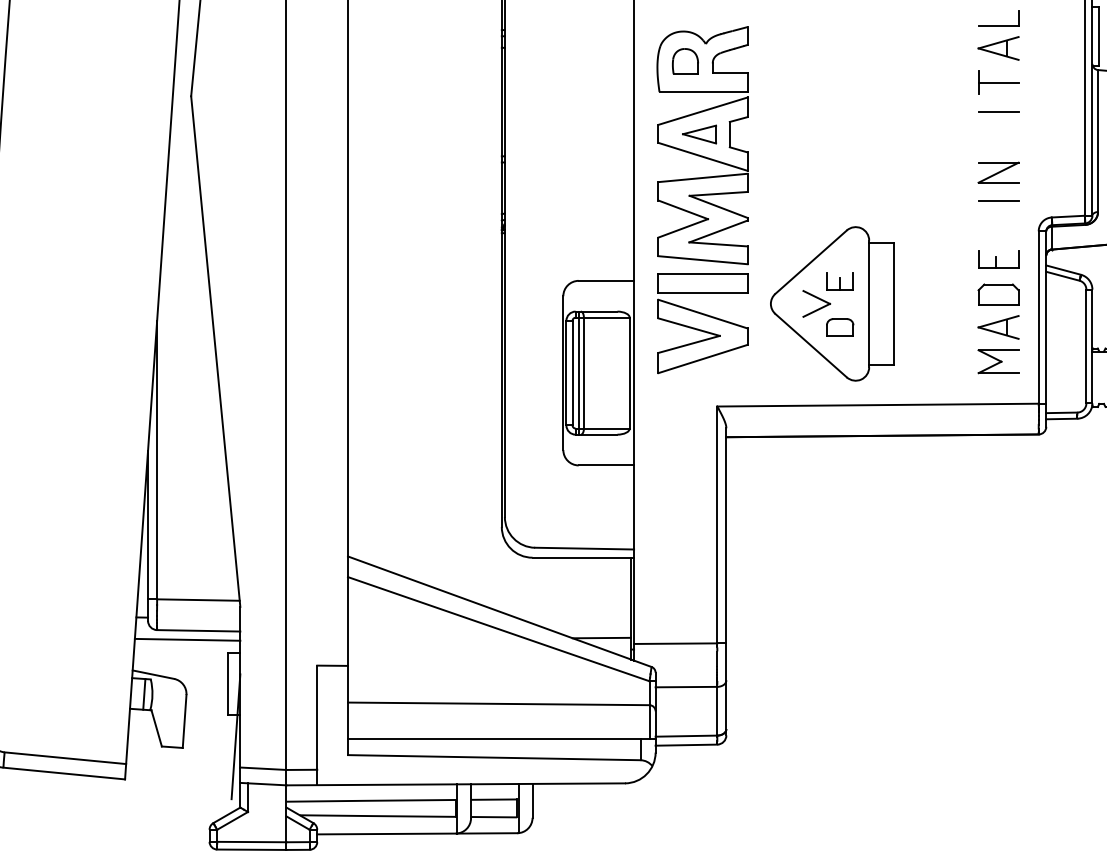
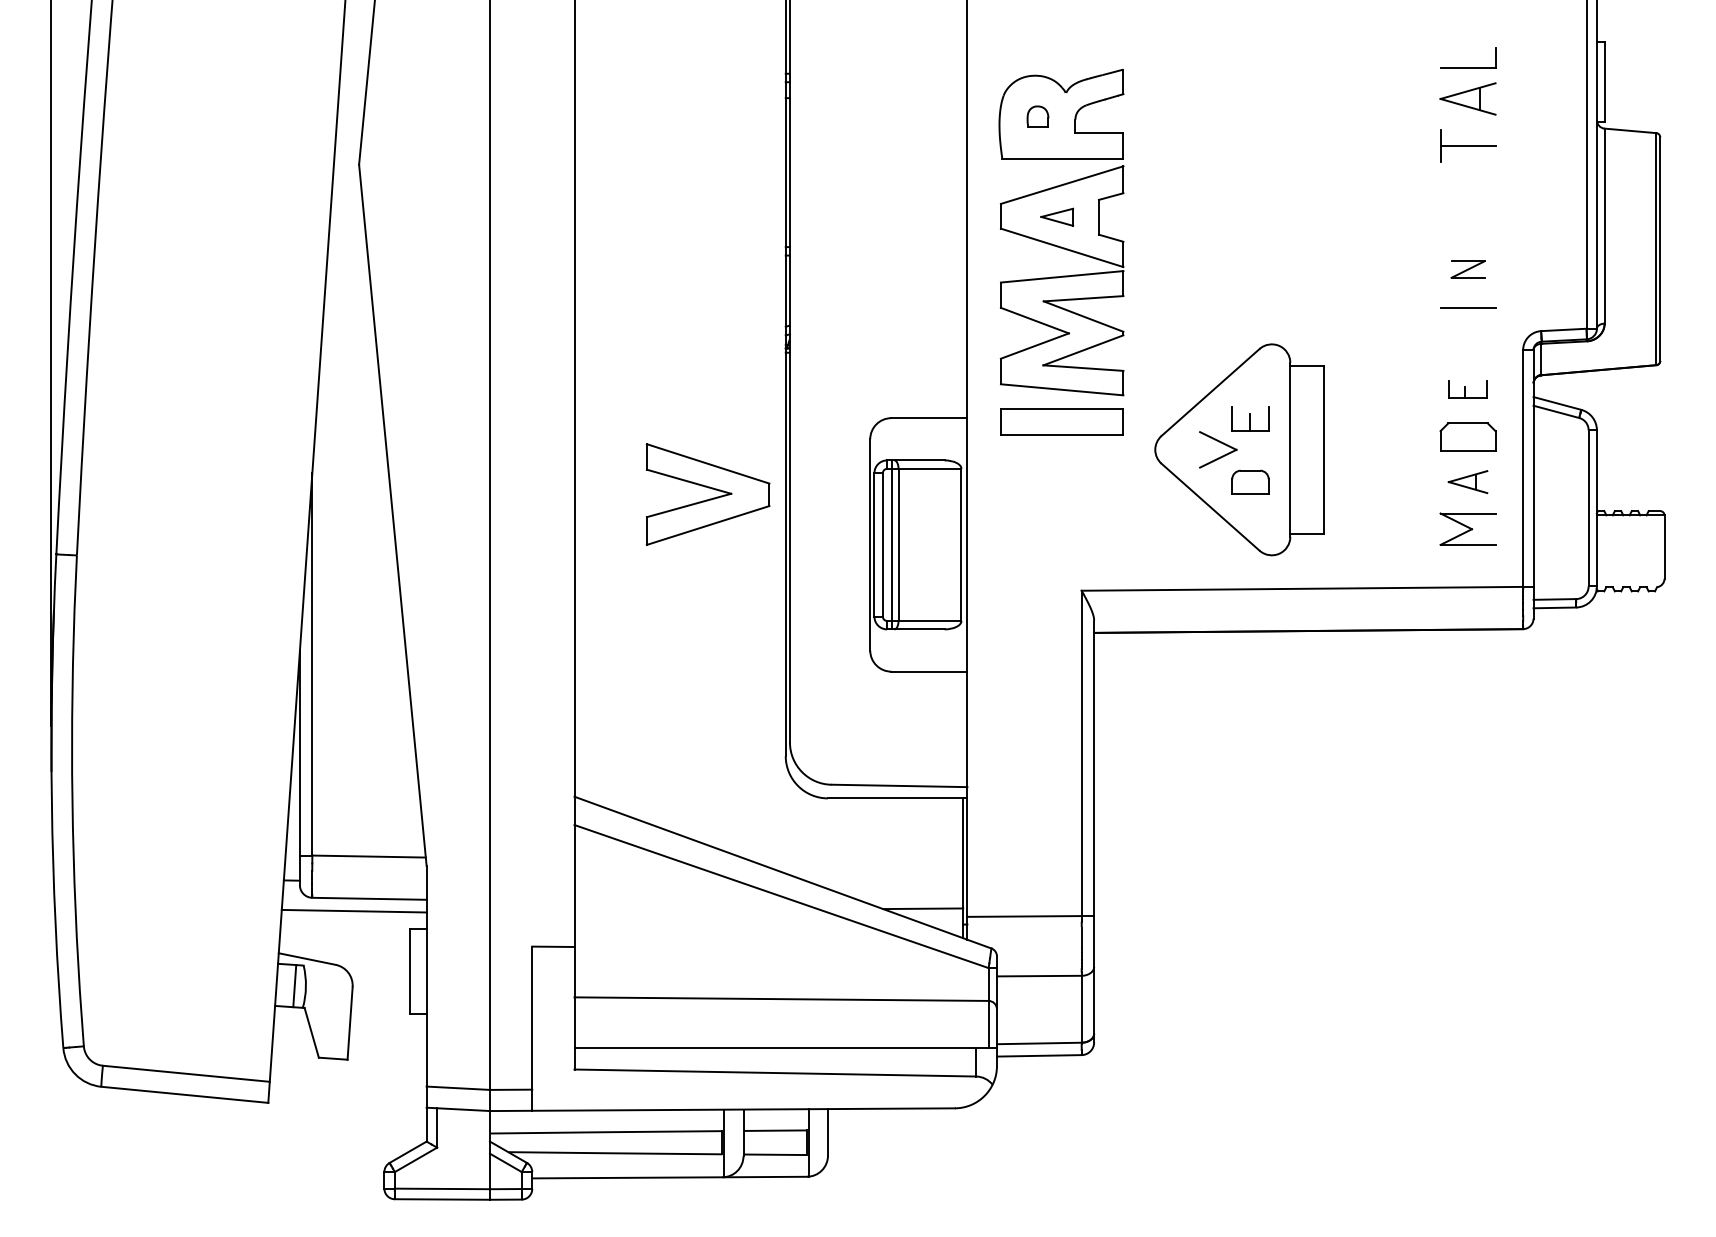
part: (685, 61) -> (1037, 116), size x0.6
line: (998, 112) -> (1467, 186), removed
part: (698, 134) -> (1056, 217), size x0.7
part: (998, 172) -> (1467, 269), size x0.6
part: (998, 259) -> (1468, 389), size x0.7
part: (998, 326) -> (1467, 481), size x0.7
part: (702, 336) -> (707, 494), moved
line: (235, 736) -> (420, 1044), removed

